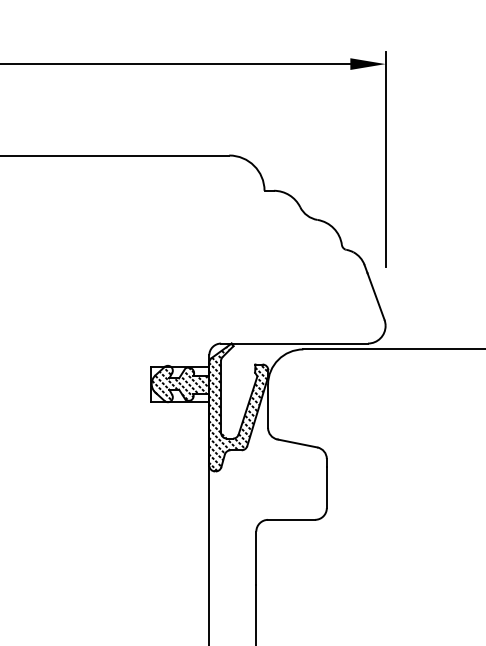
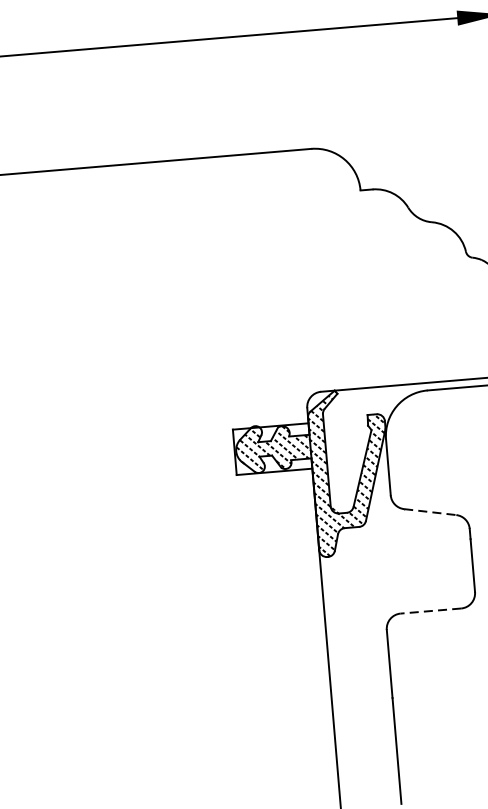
line: (297, 443) -> (430, 512), solid -> dashed
line: (291, 519) -> (430, 610), solid -> dashed

